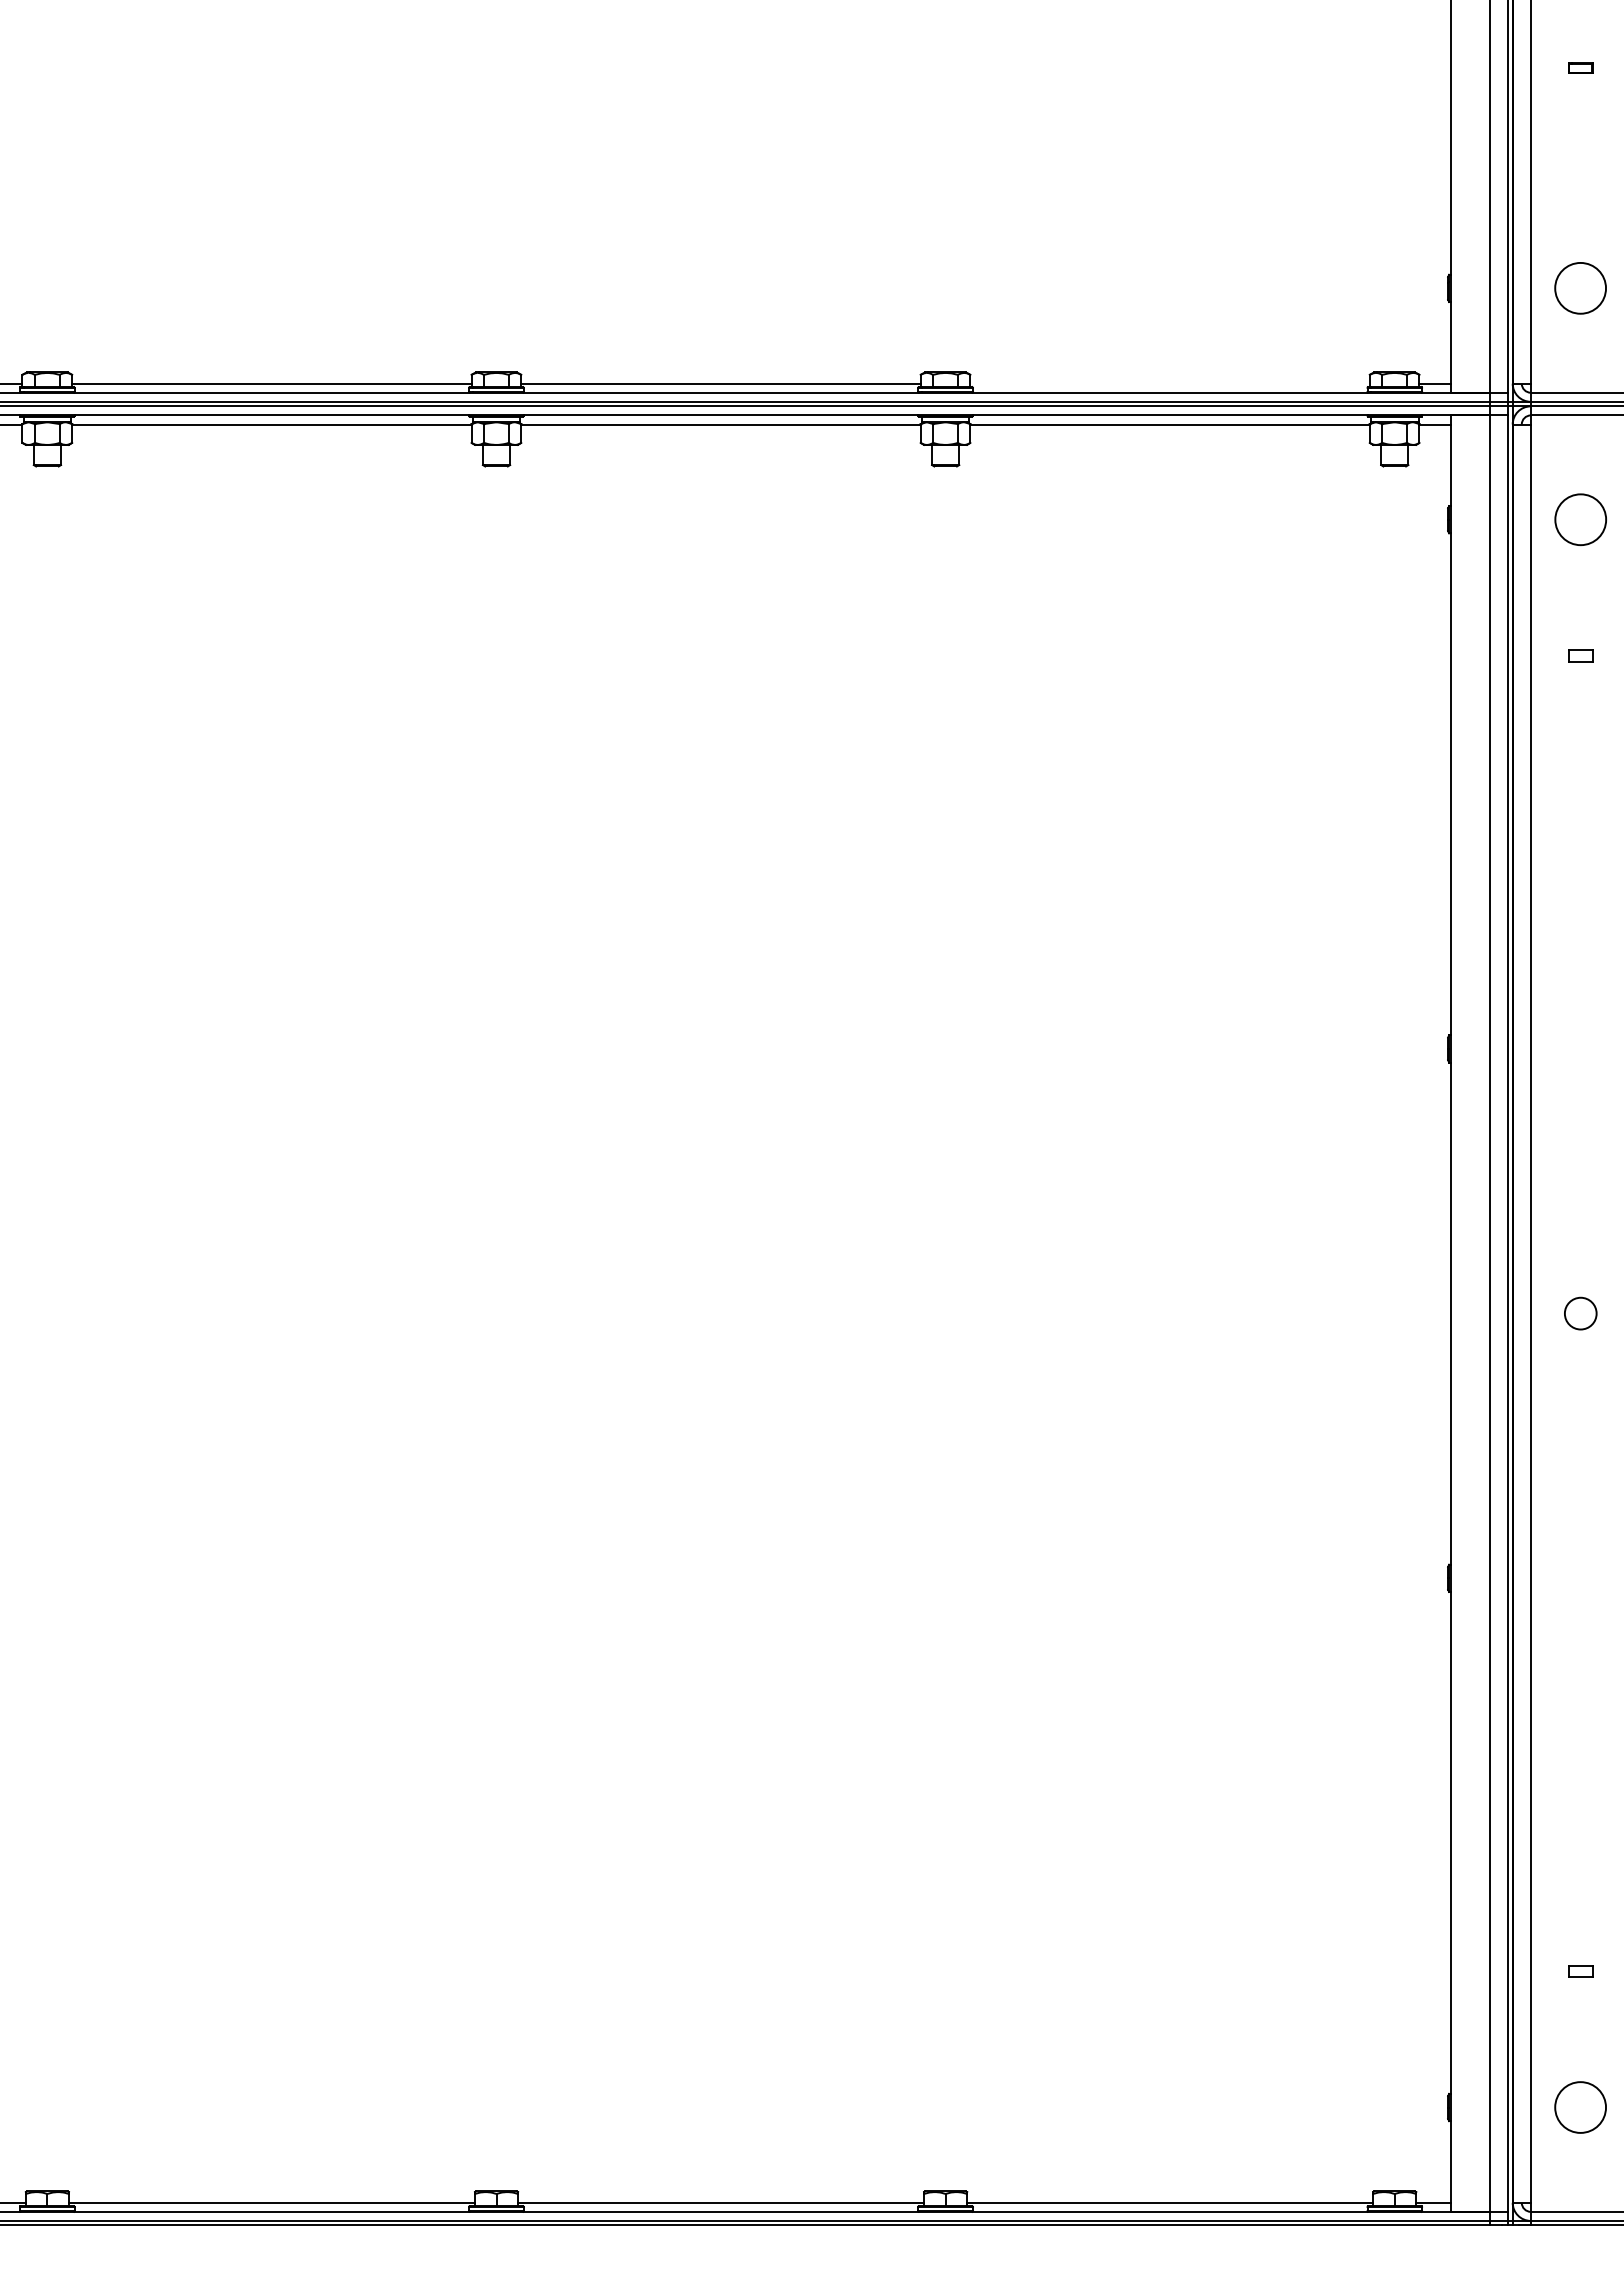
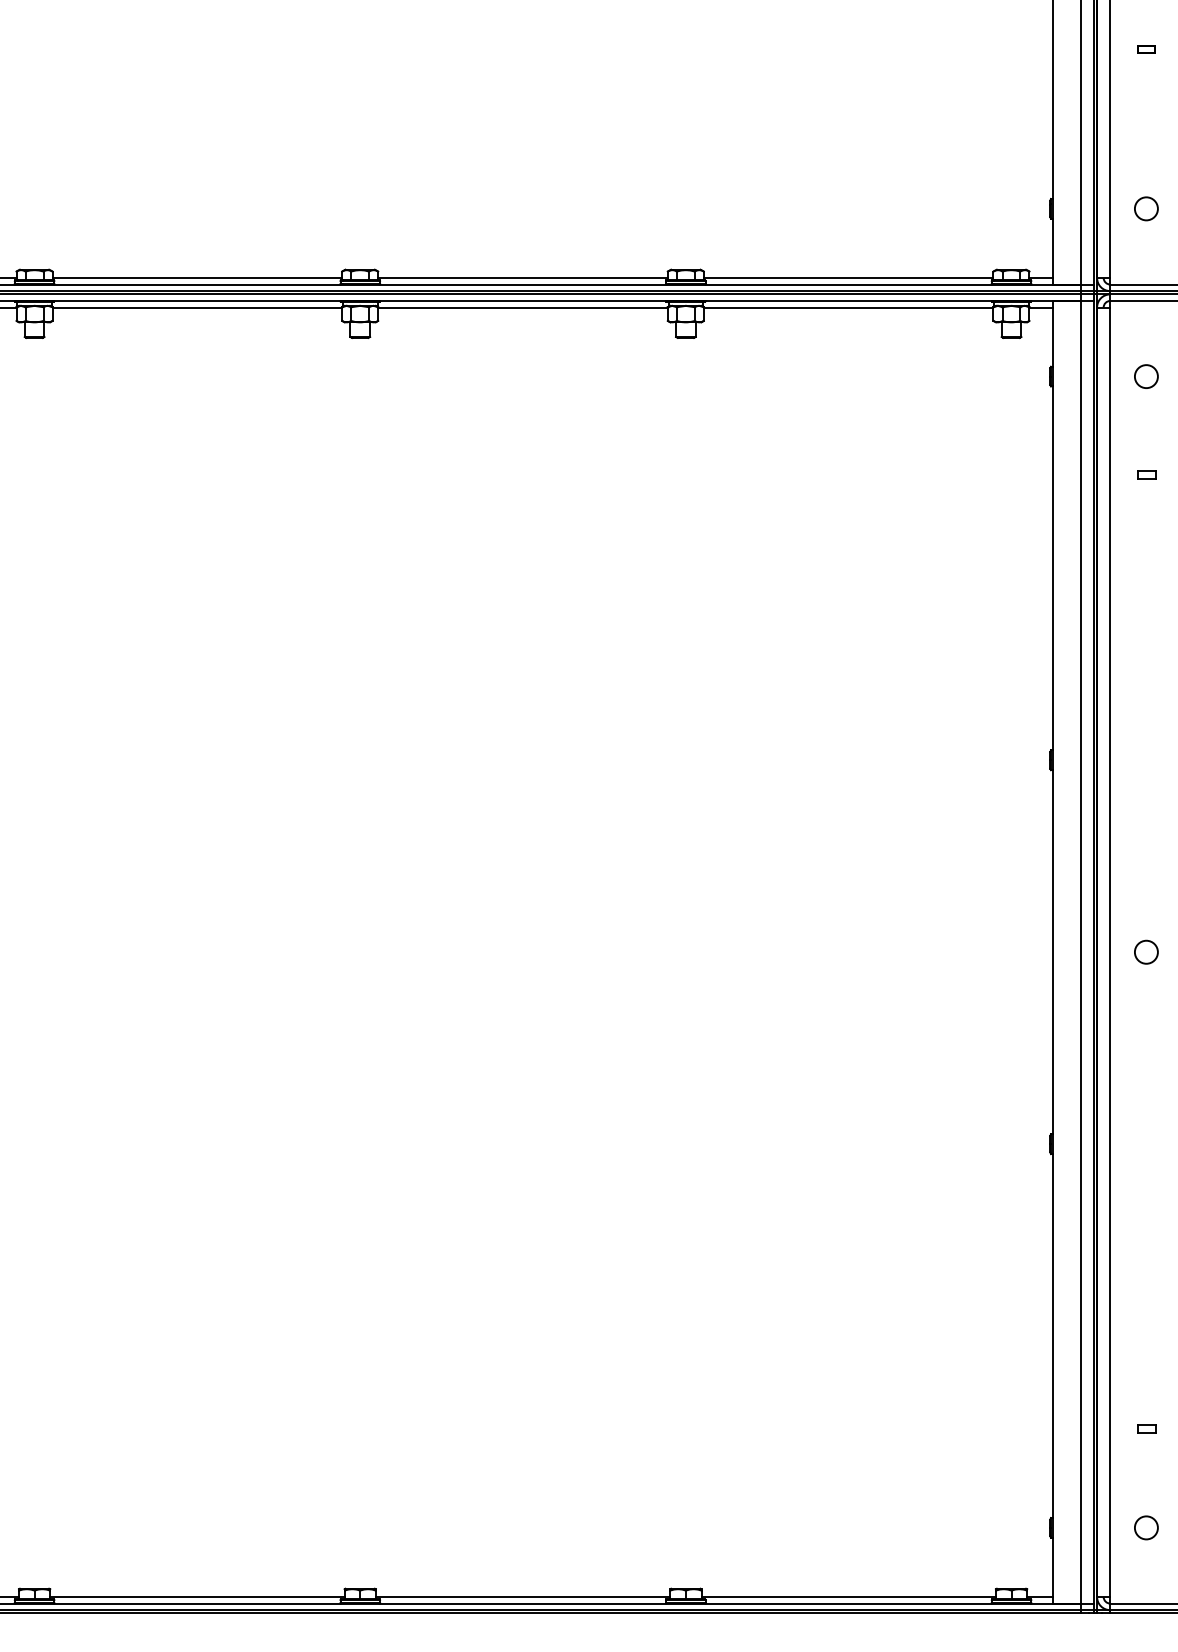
circle: (1580, 288) -> (1146, 208), size x0.62
line: (1169, 383) -> (848, 277), added
circle: (1580, 519) -> (1146, 376), size x0.62
circle: (1580, 2107) -> (1146, 1527), size x0.62

